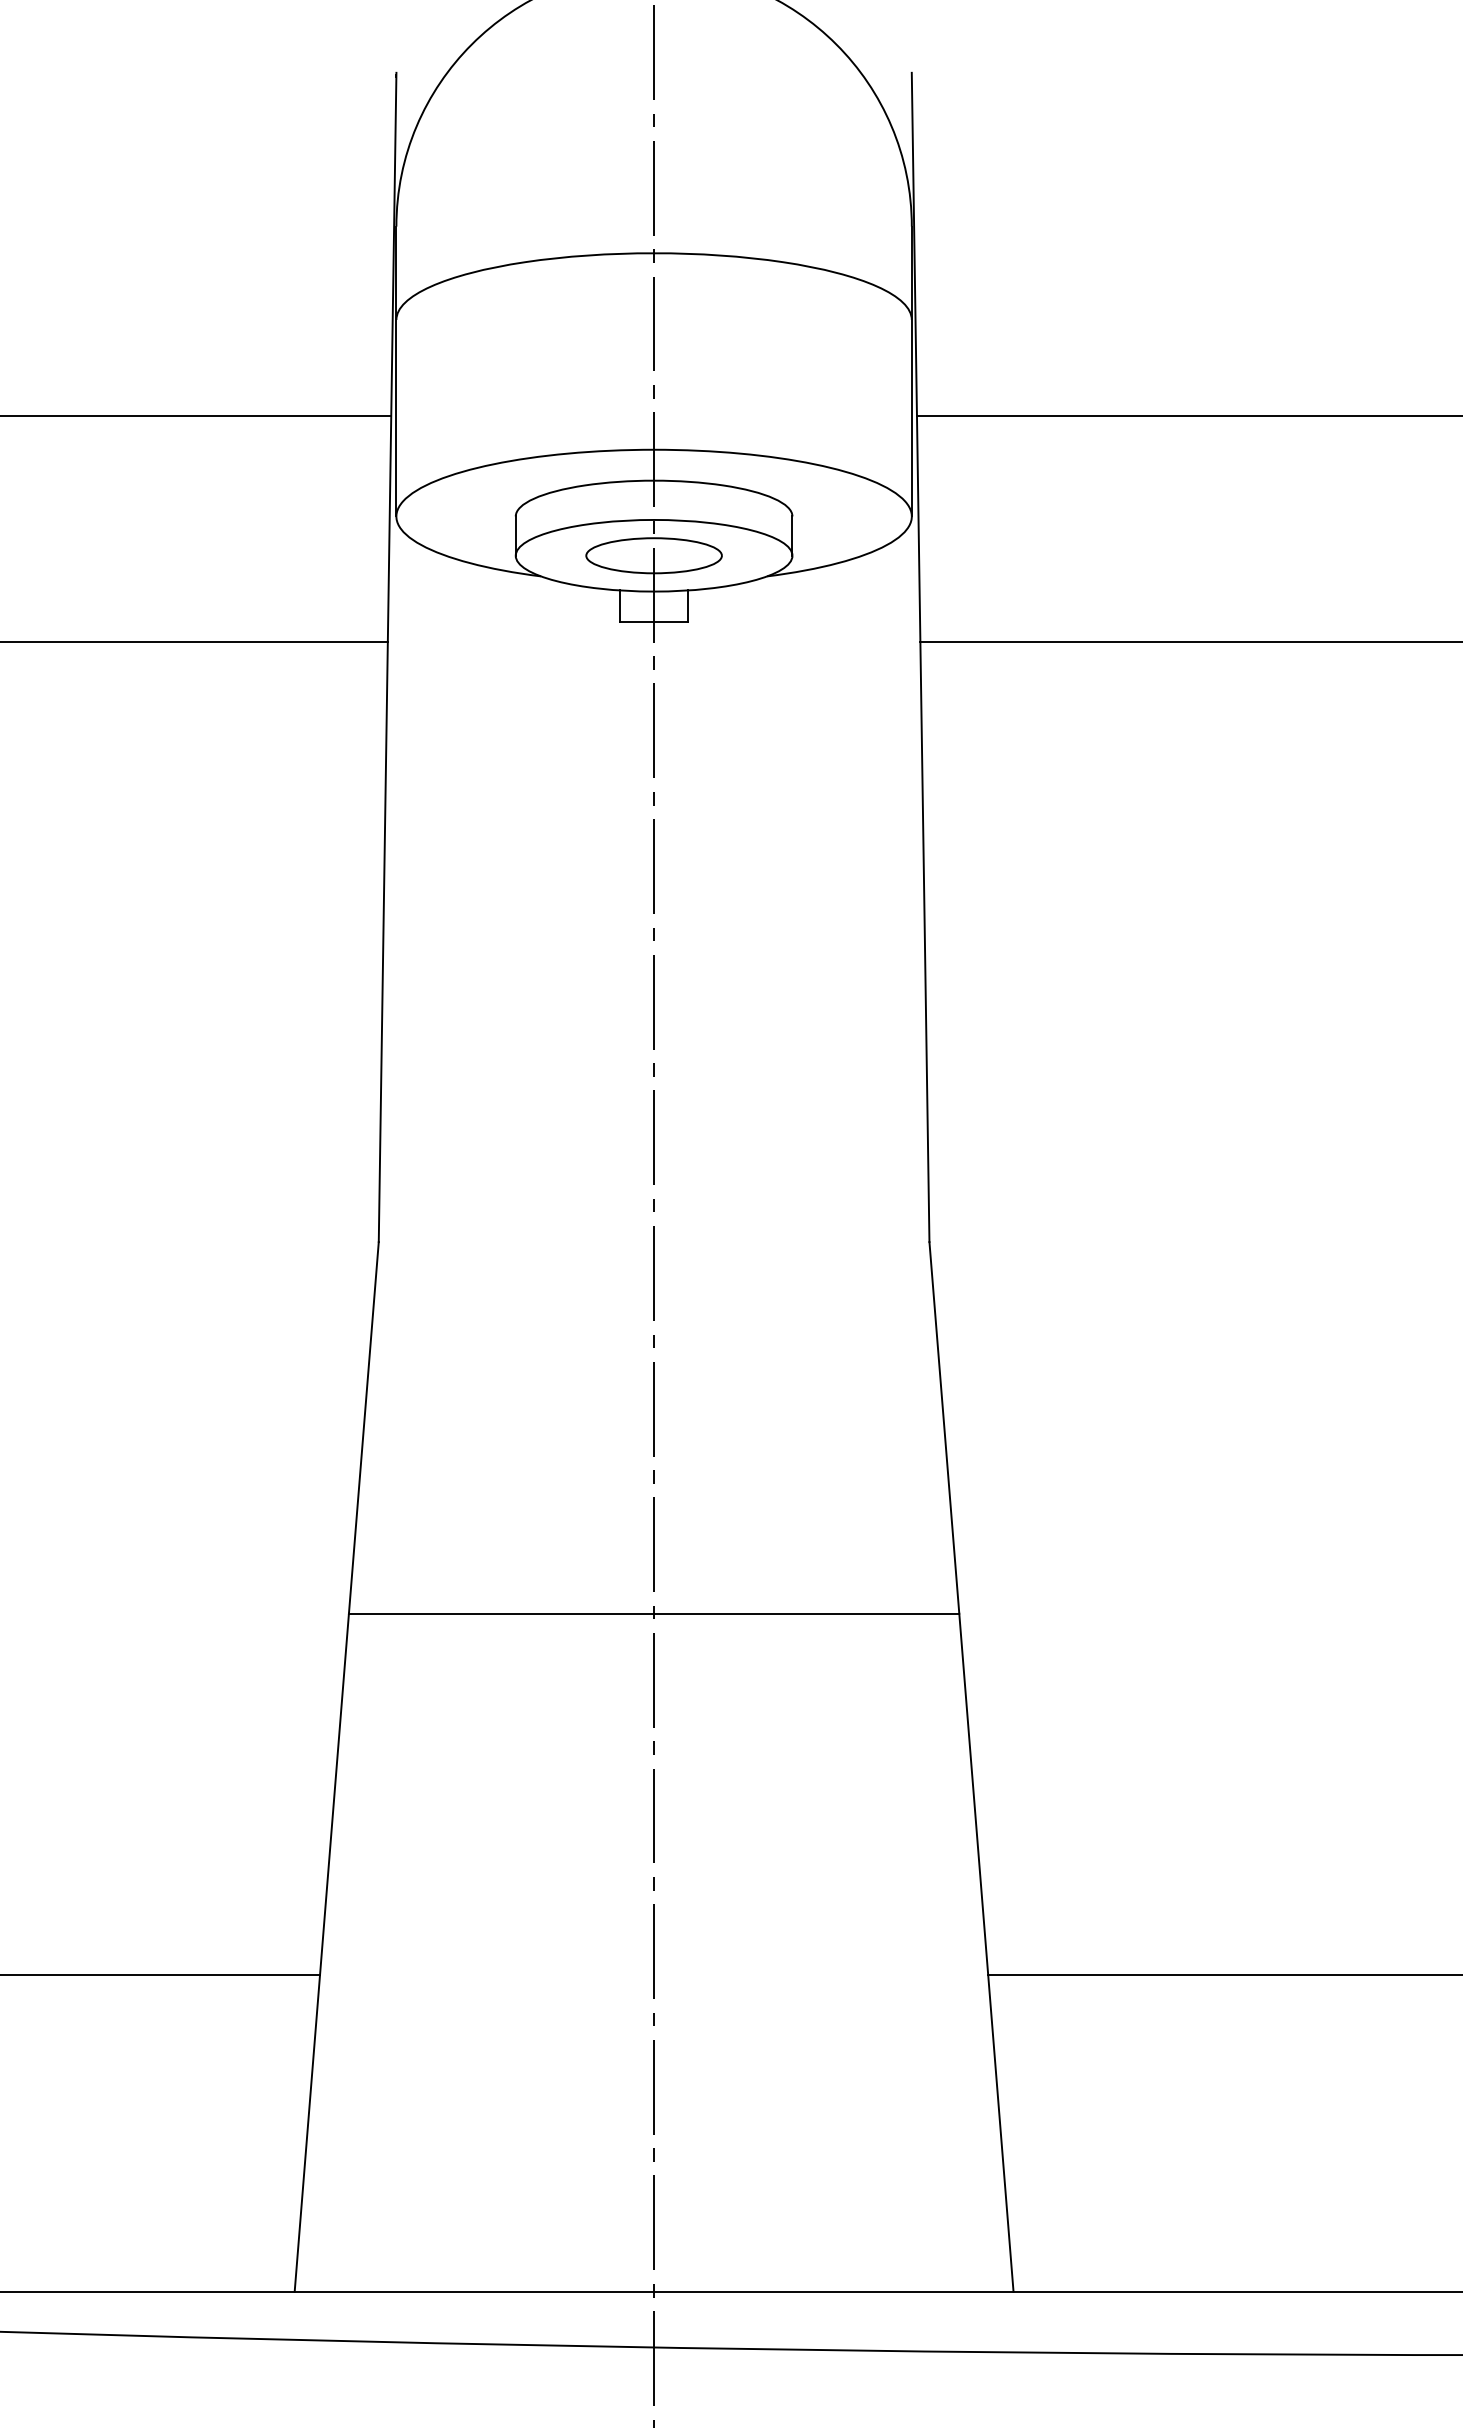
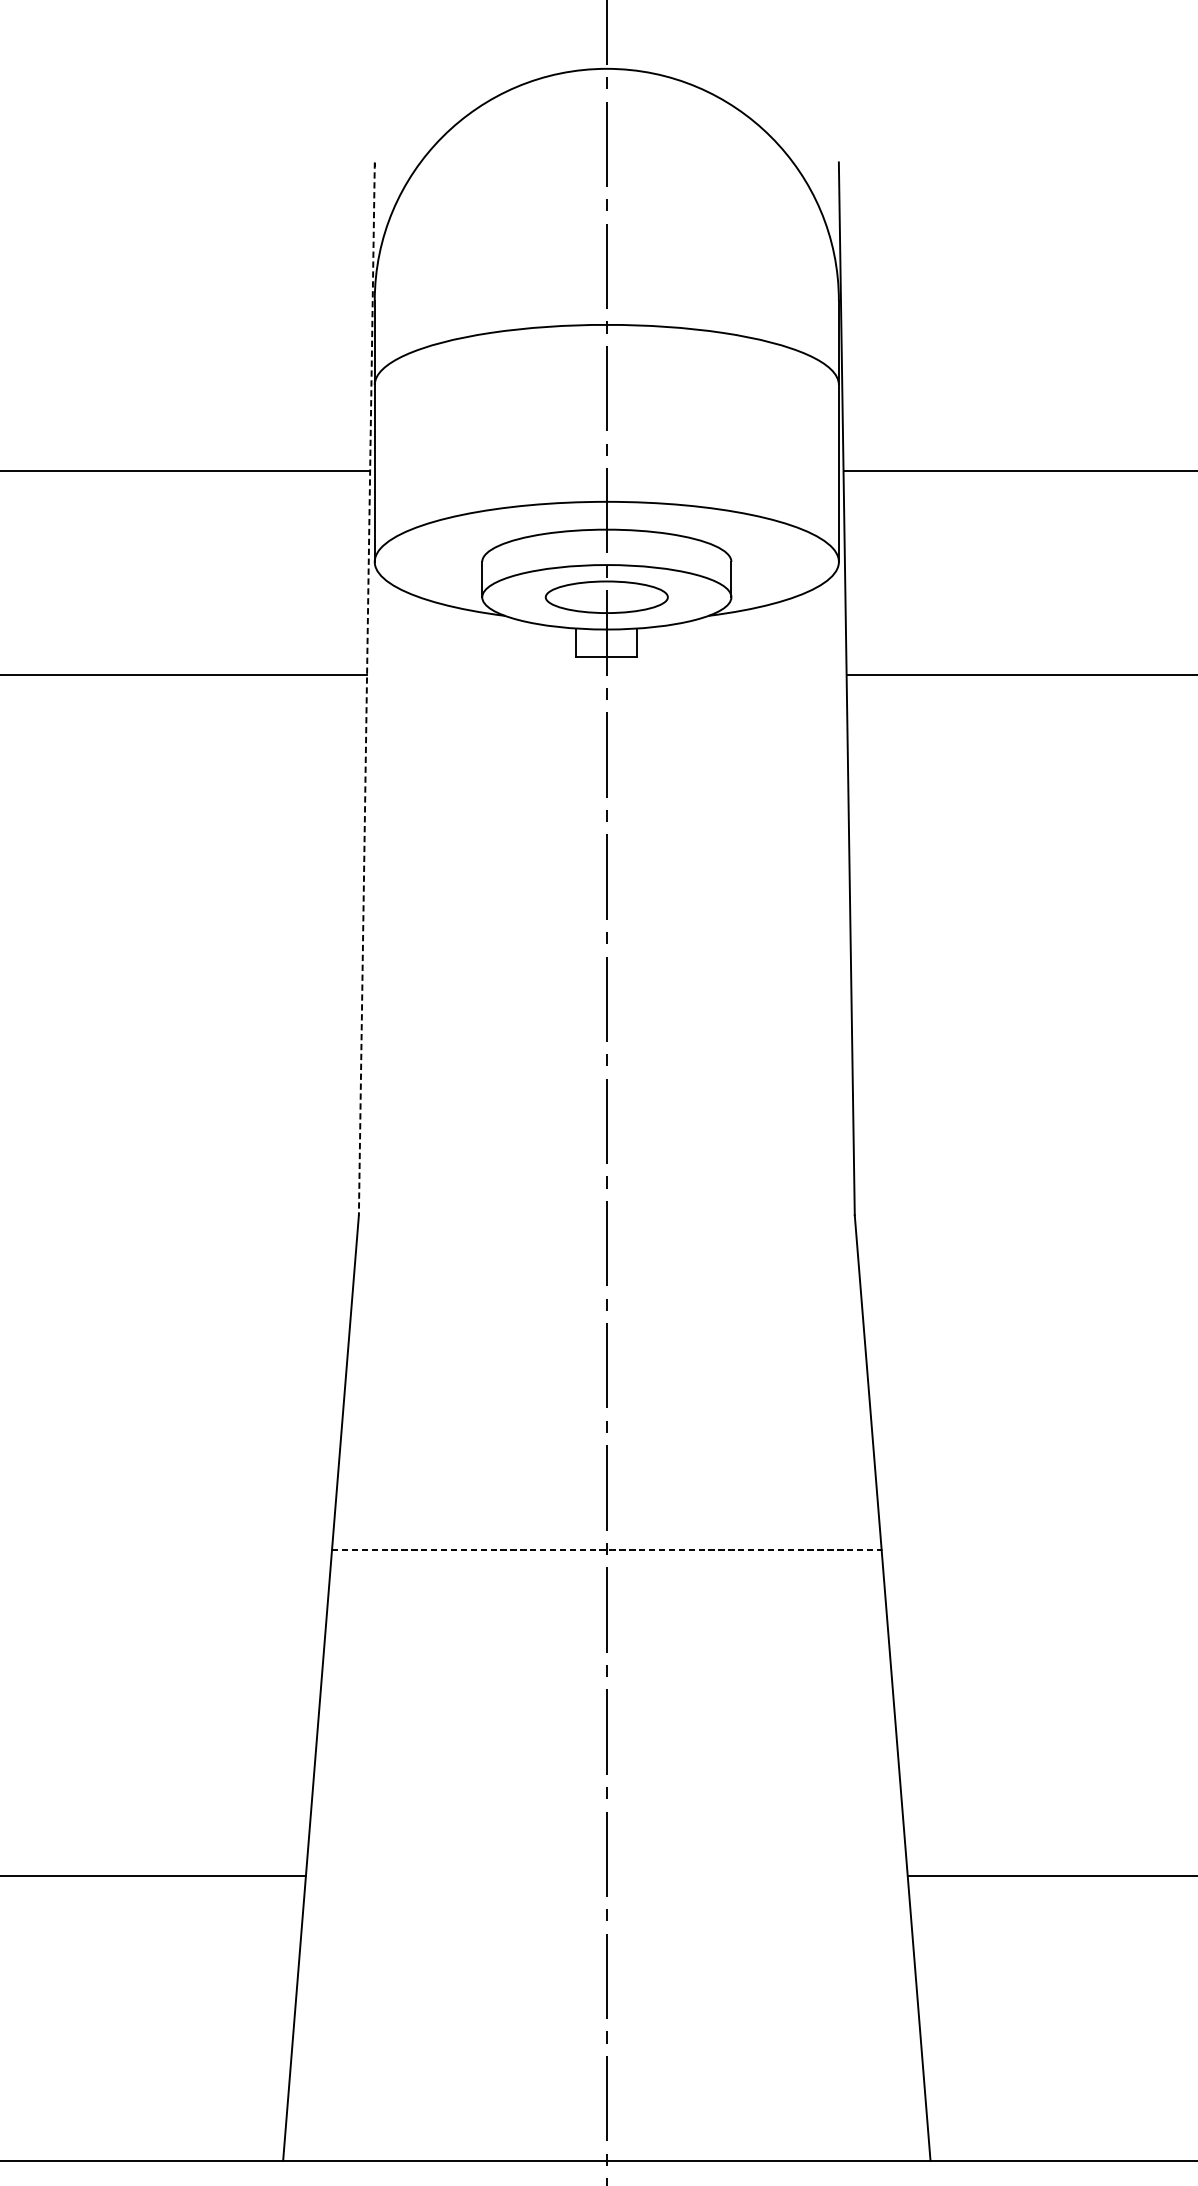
line: (387, 657) -> (366, 688), solid -> dashed
line: (654, 1613) -> (607, 1549), solid -> dashed

